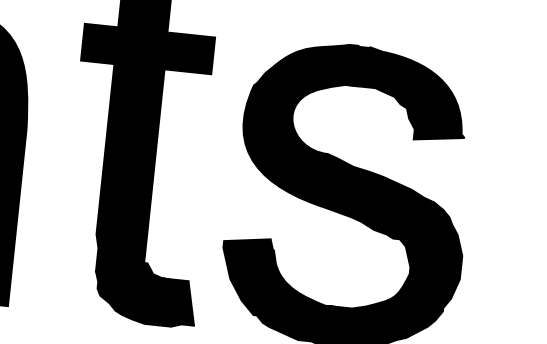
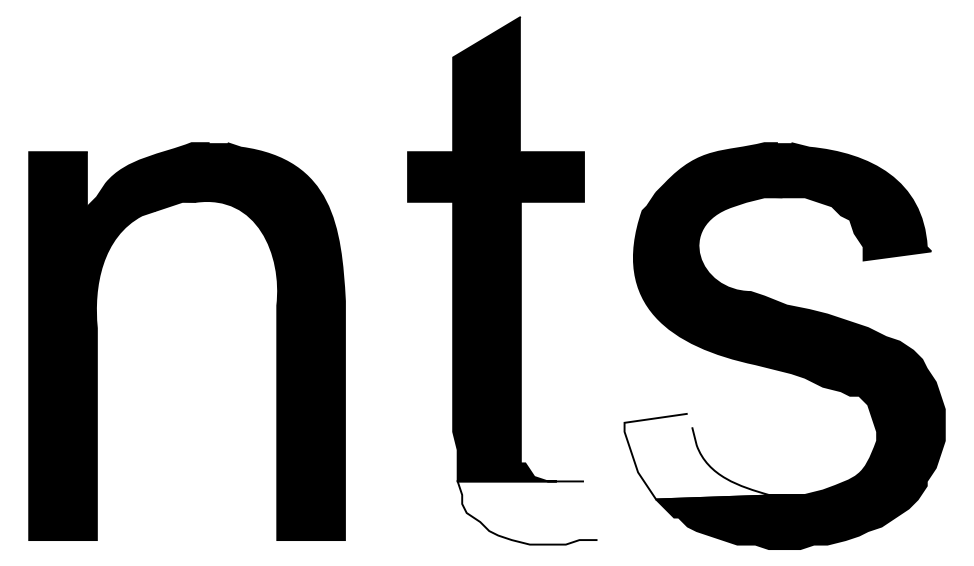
fill: (281, 272) -> (705, 456), removed
fill: (145, 299) -> (527, 512), removed

